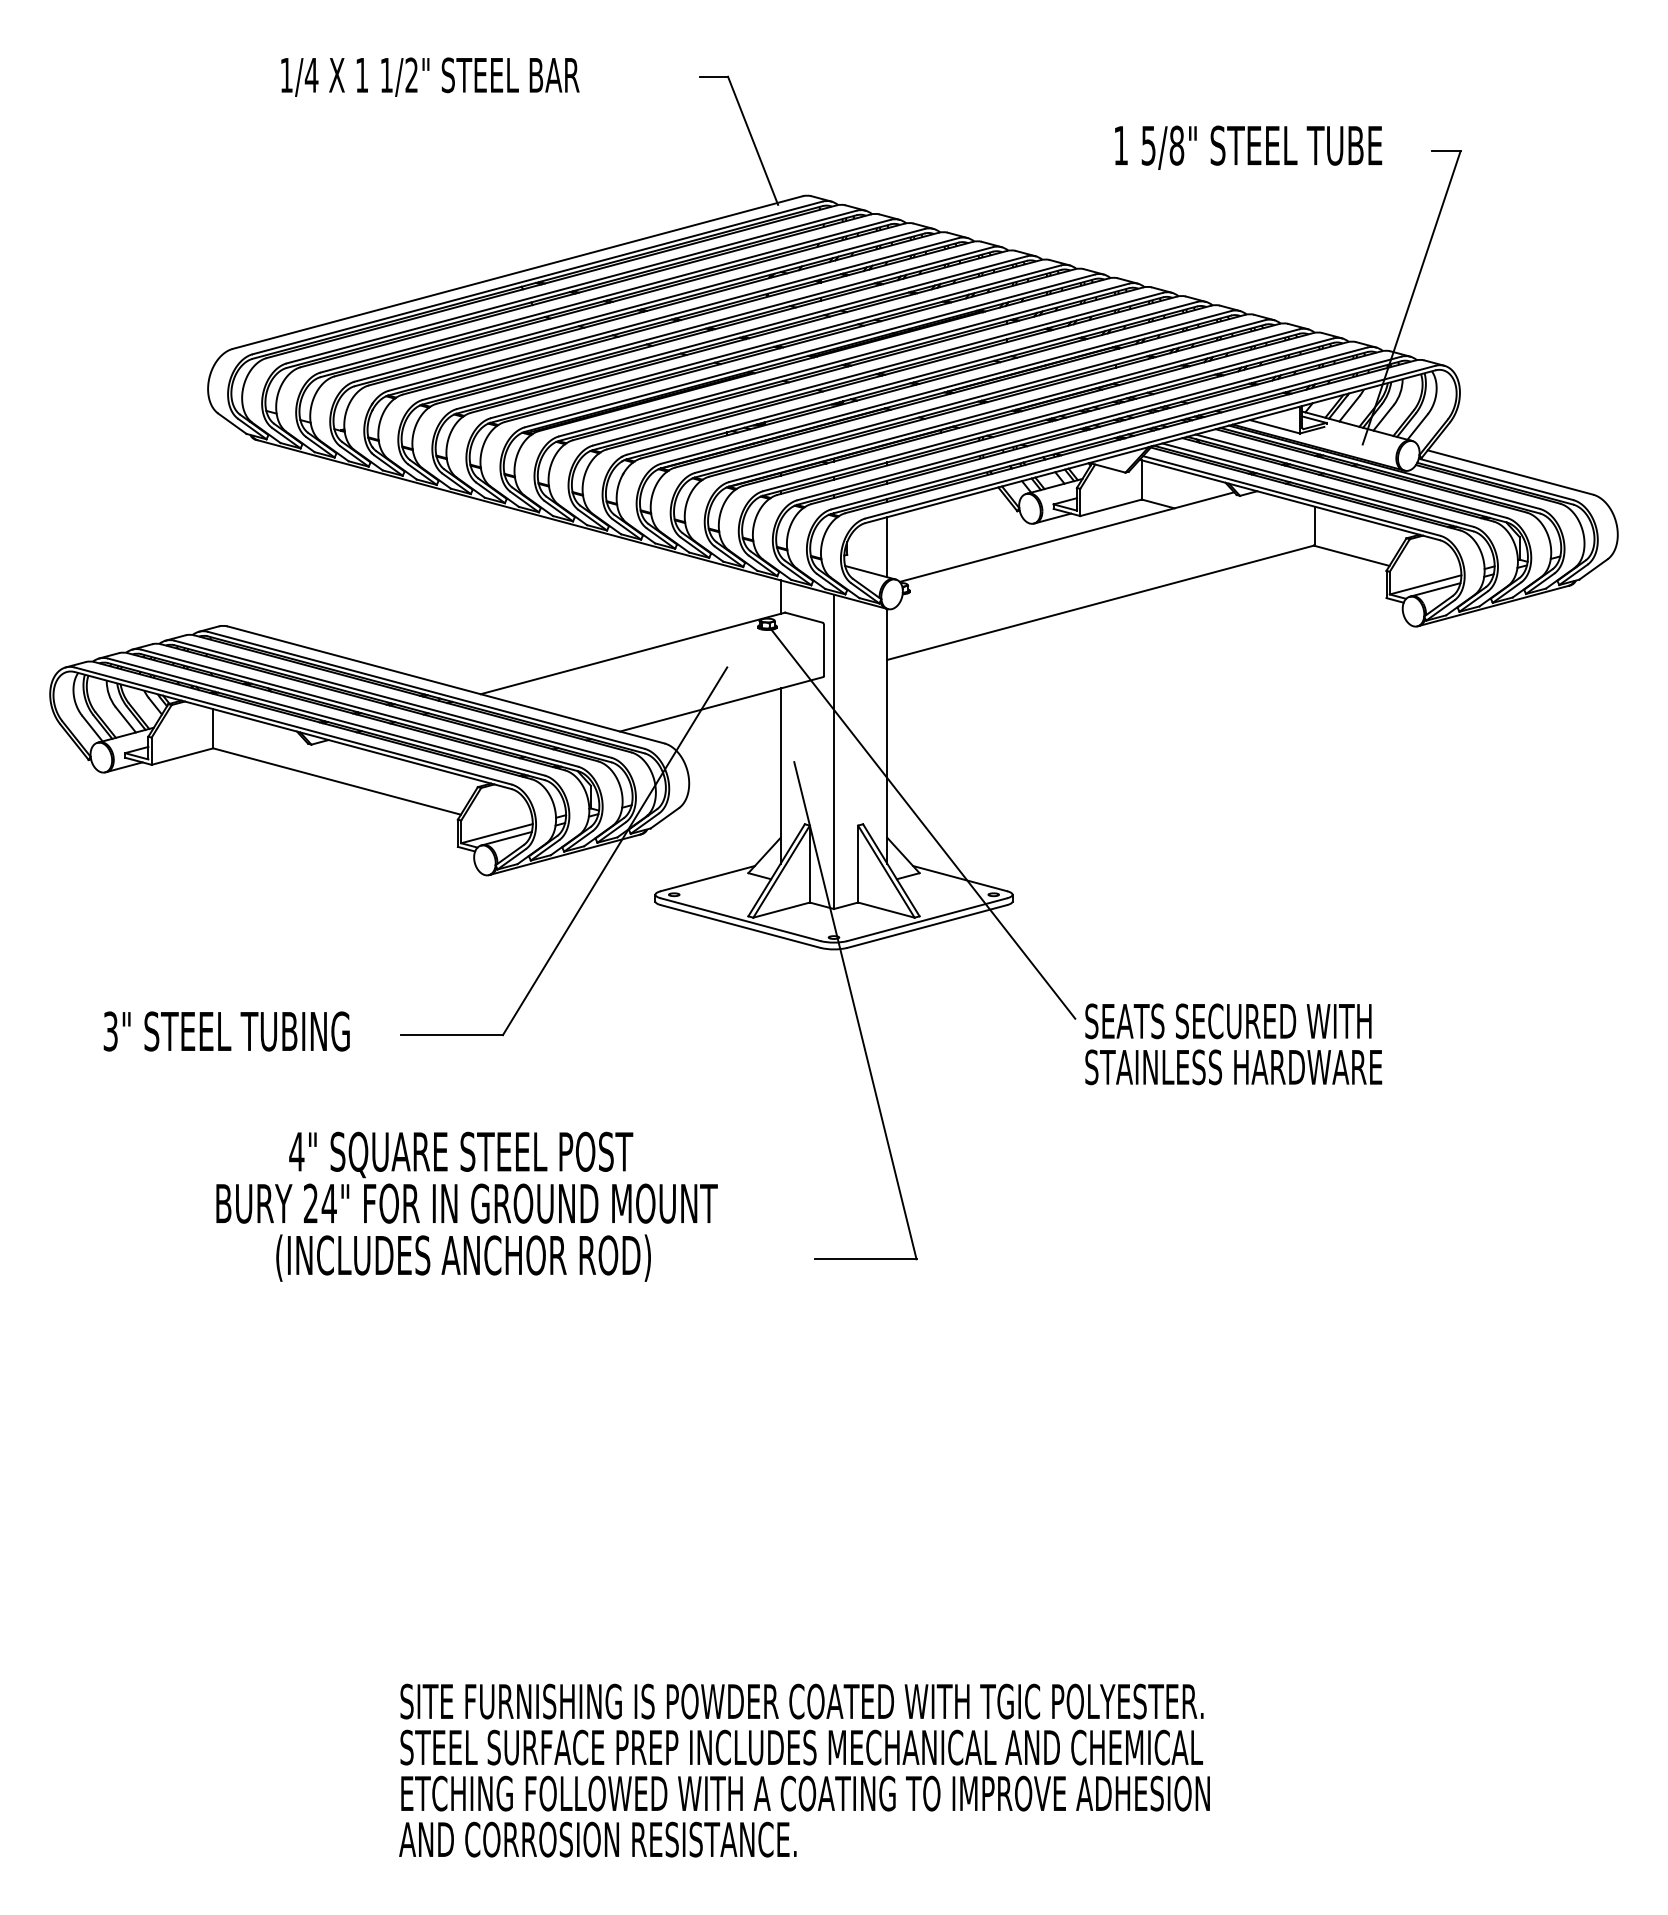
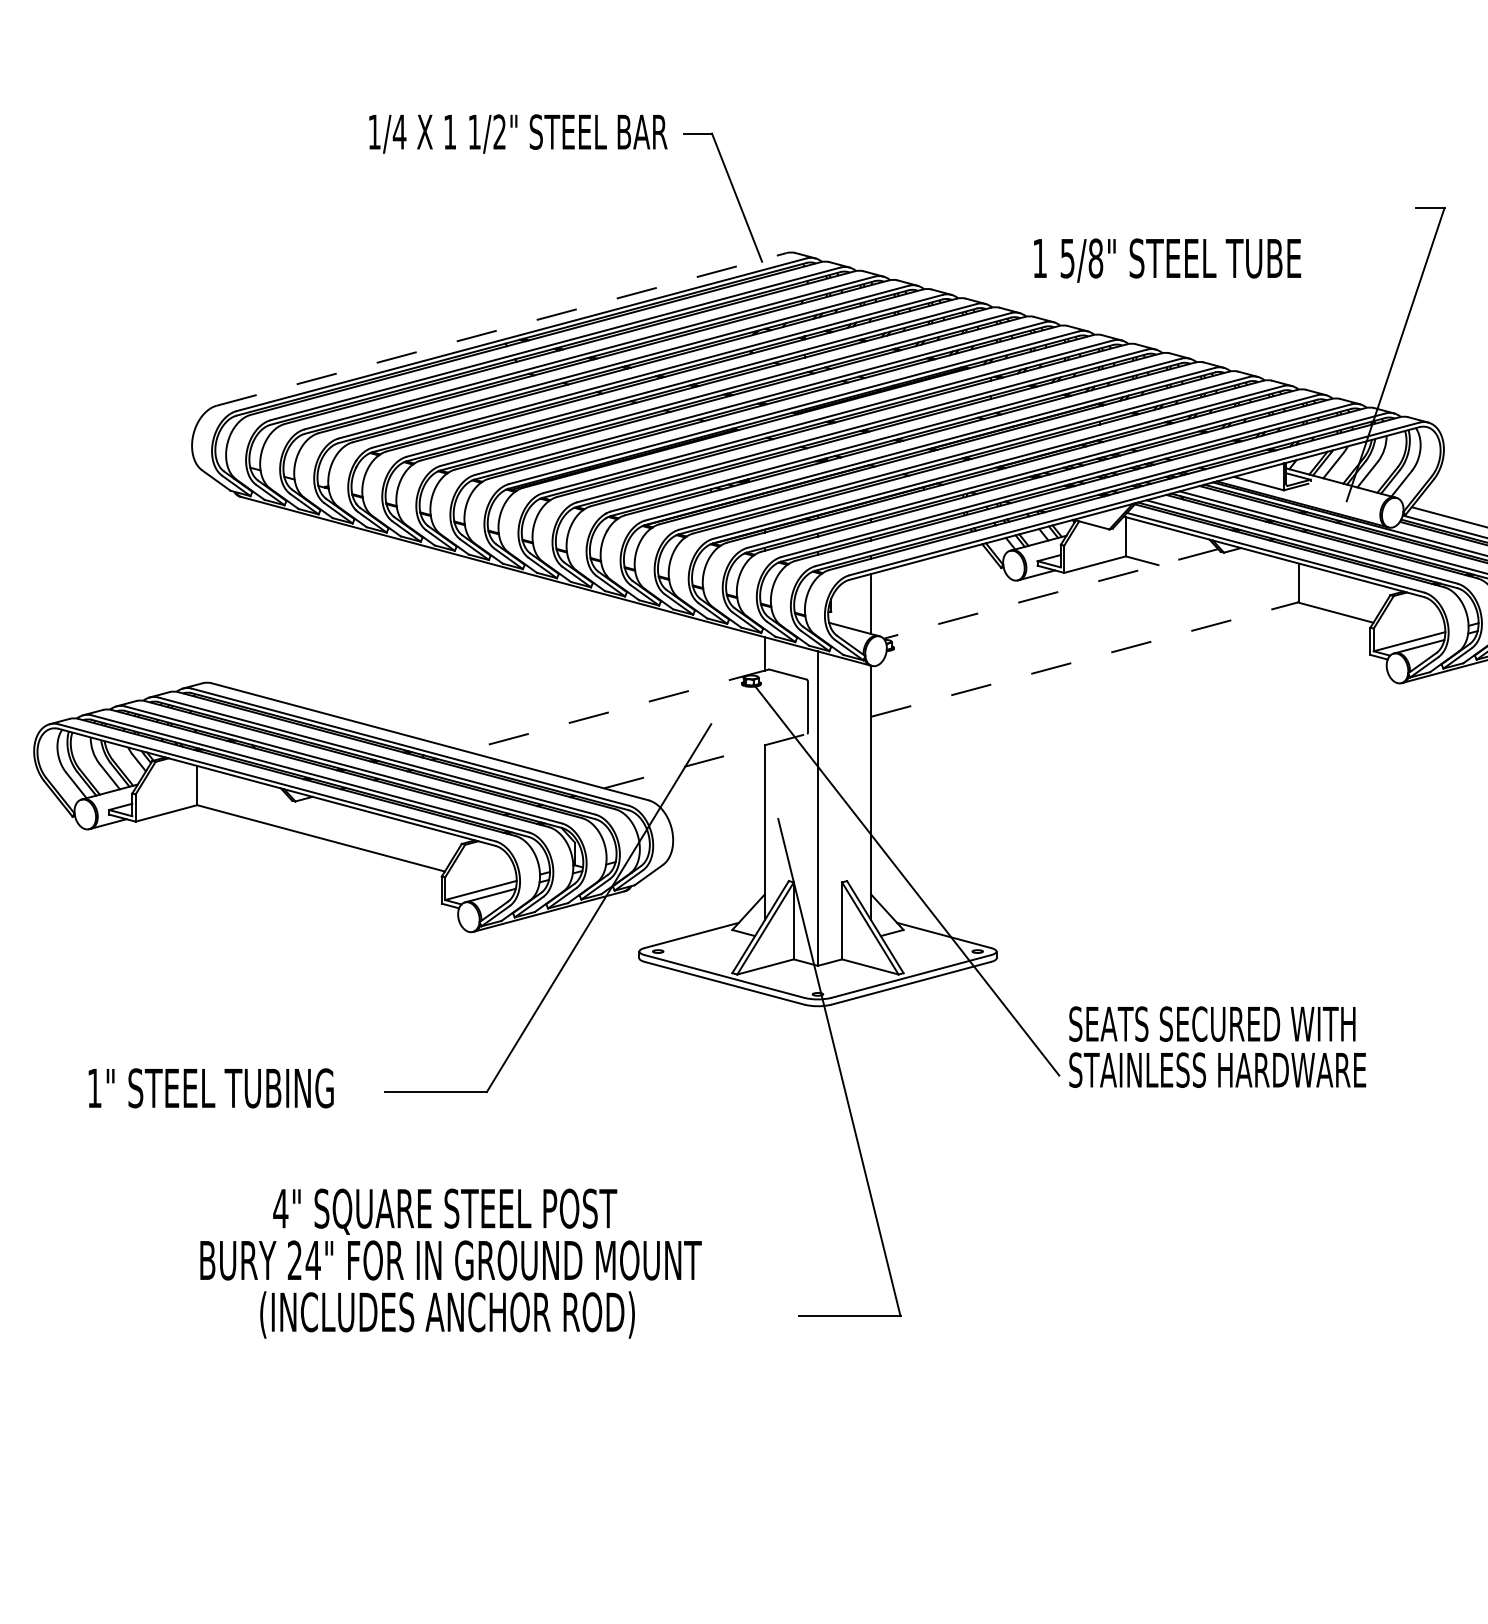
text: (430, 76) -> (518, 133), moved
text: (1248, 147) -> (1167, 260), moved
line: (517, 272) -> (501, 329), solid -> dashed
line: (1066, 537) -> (1050, 594), solid -> dashed
line: (1100, 602) -> (1084, 659), solid -> dashed
line: (632, 653) -> (616, 710), solid -> dashed
line: (722, 704) -> (706, 761), solid -> dashed
text: (110, 1031) -> (94, 1088), 3" -> 1"
text: (1233, 1044) -> (1217, 1047), moved

